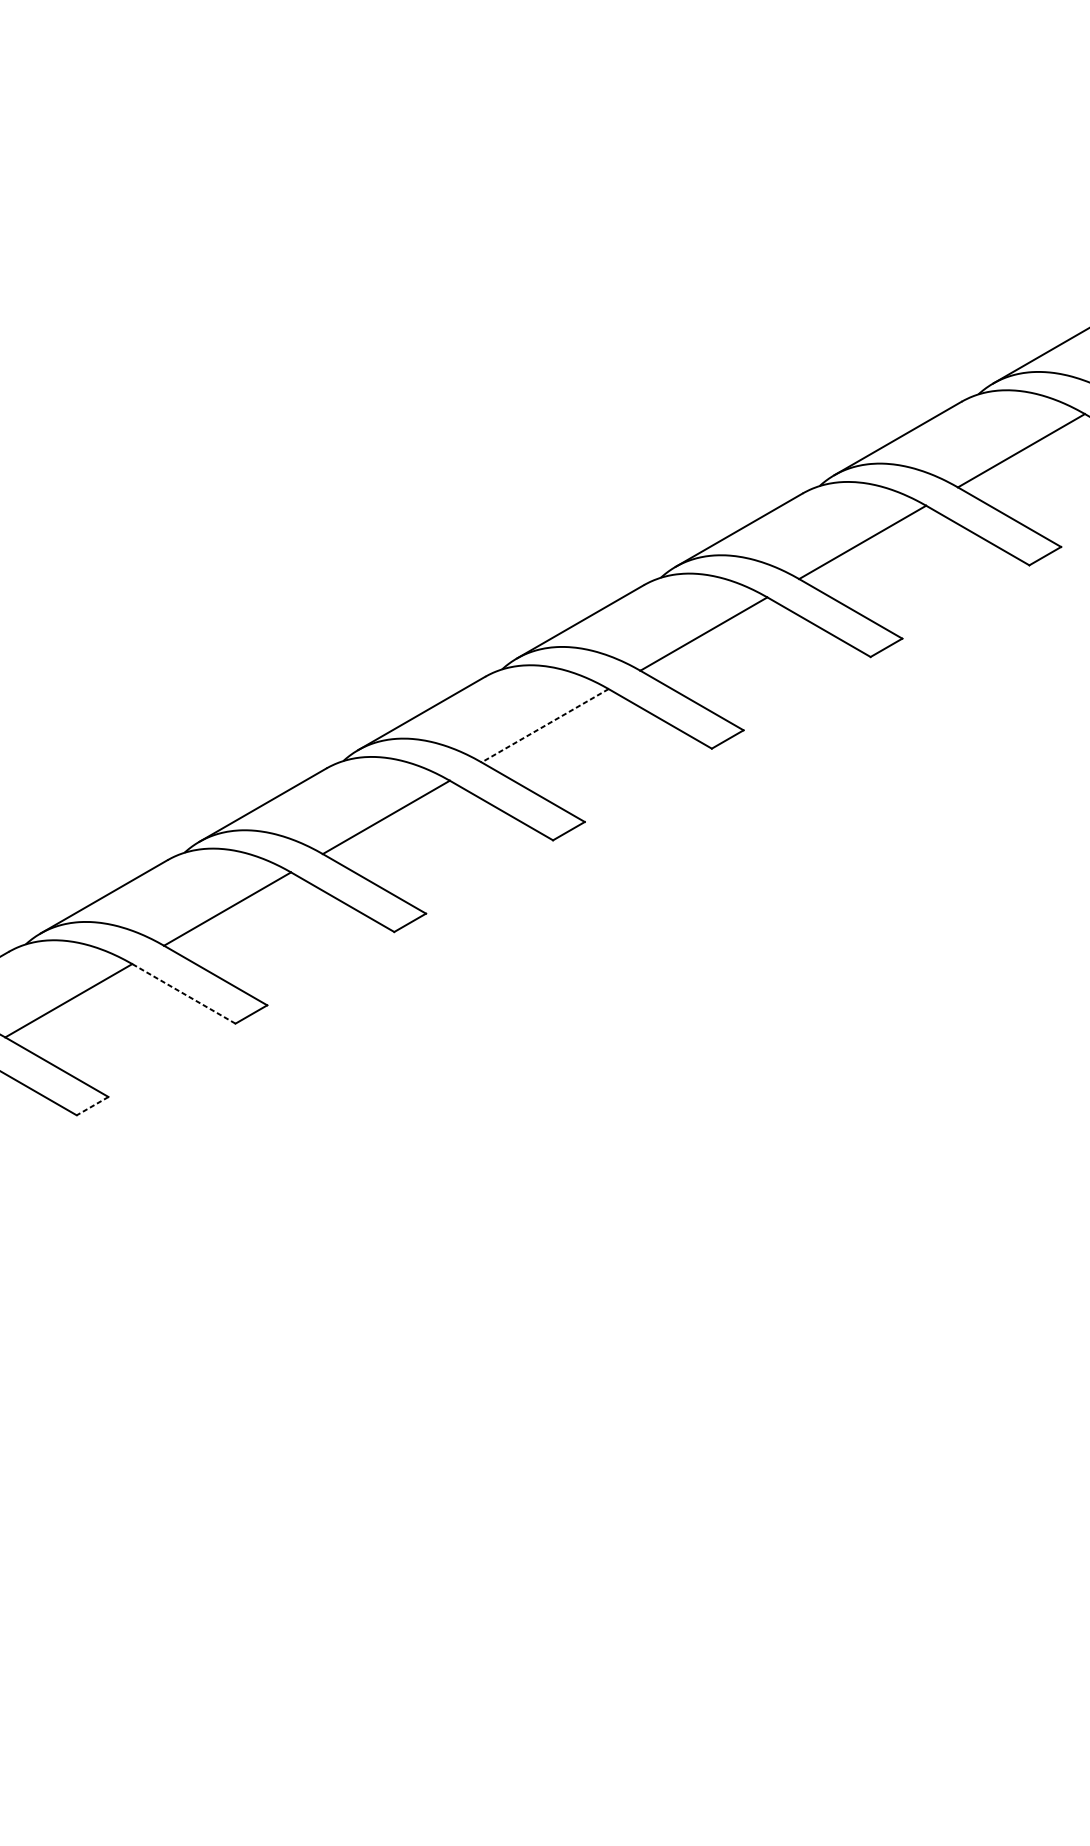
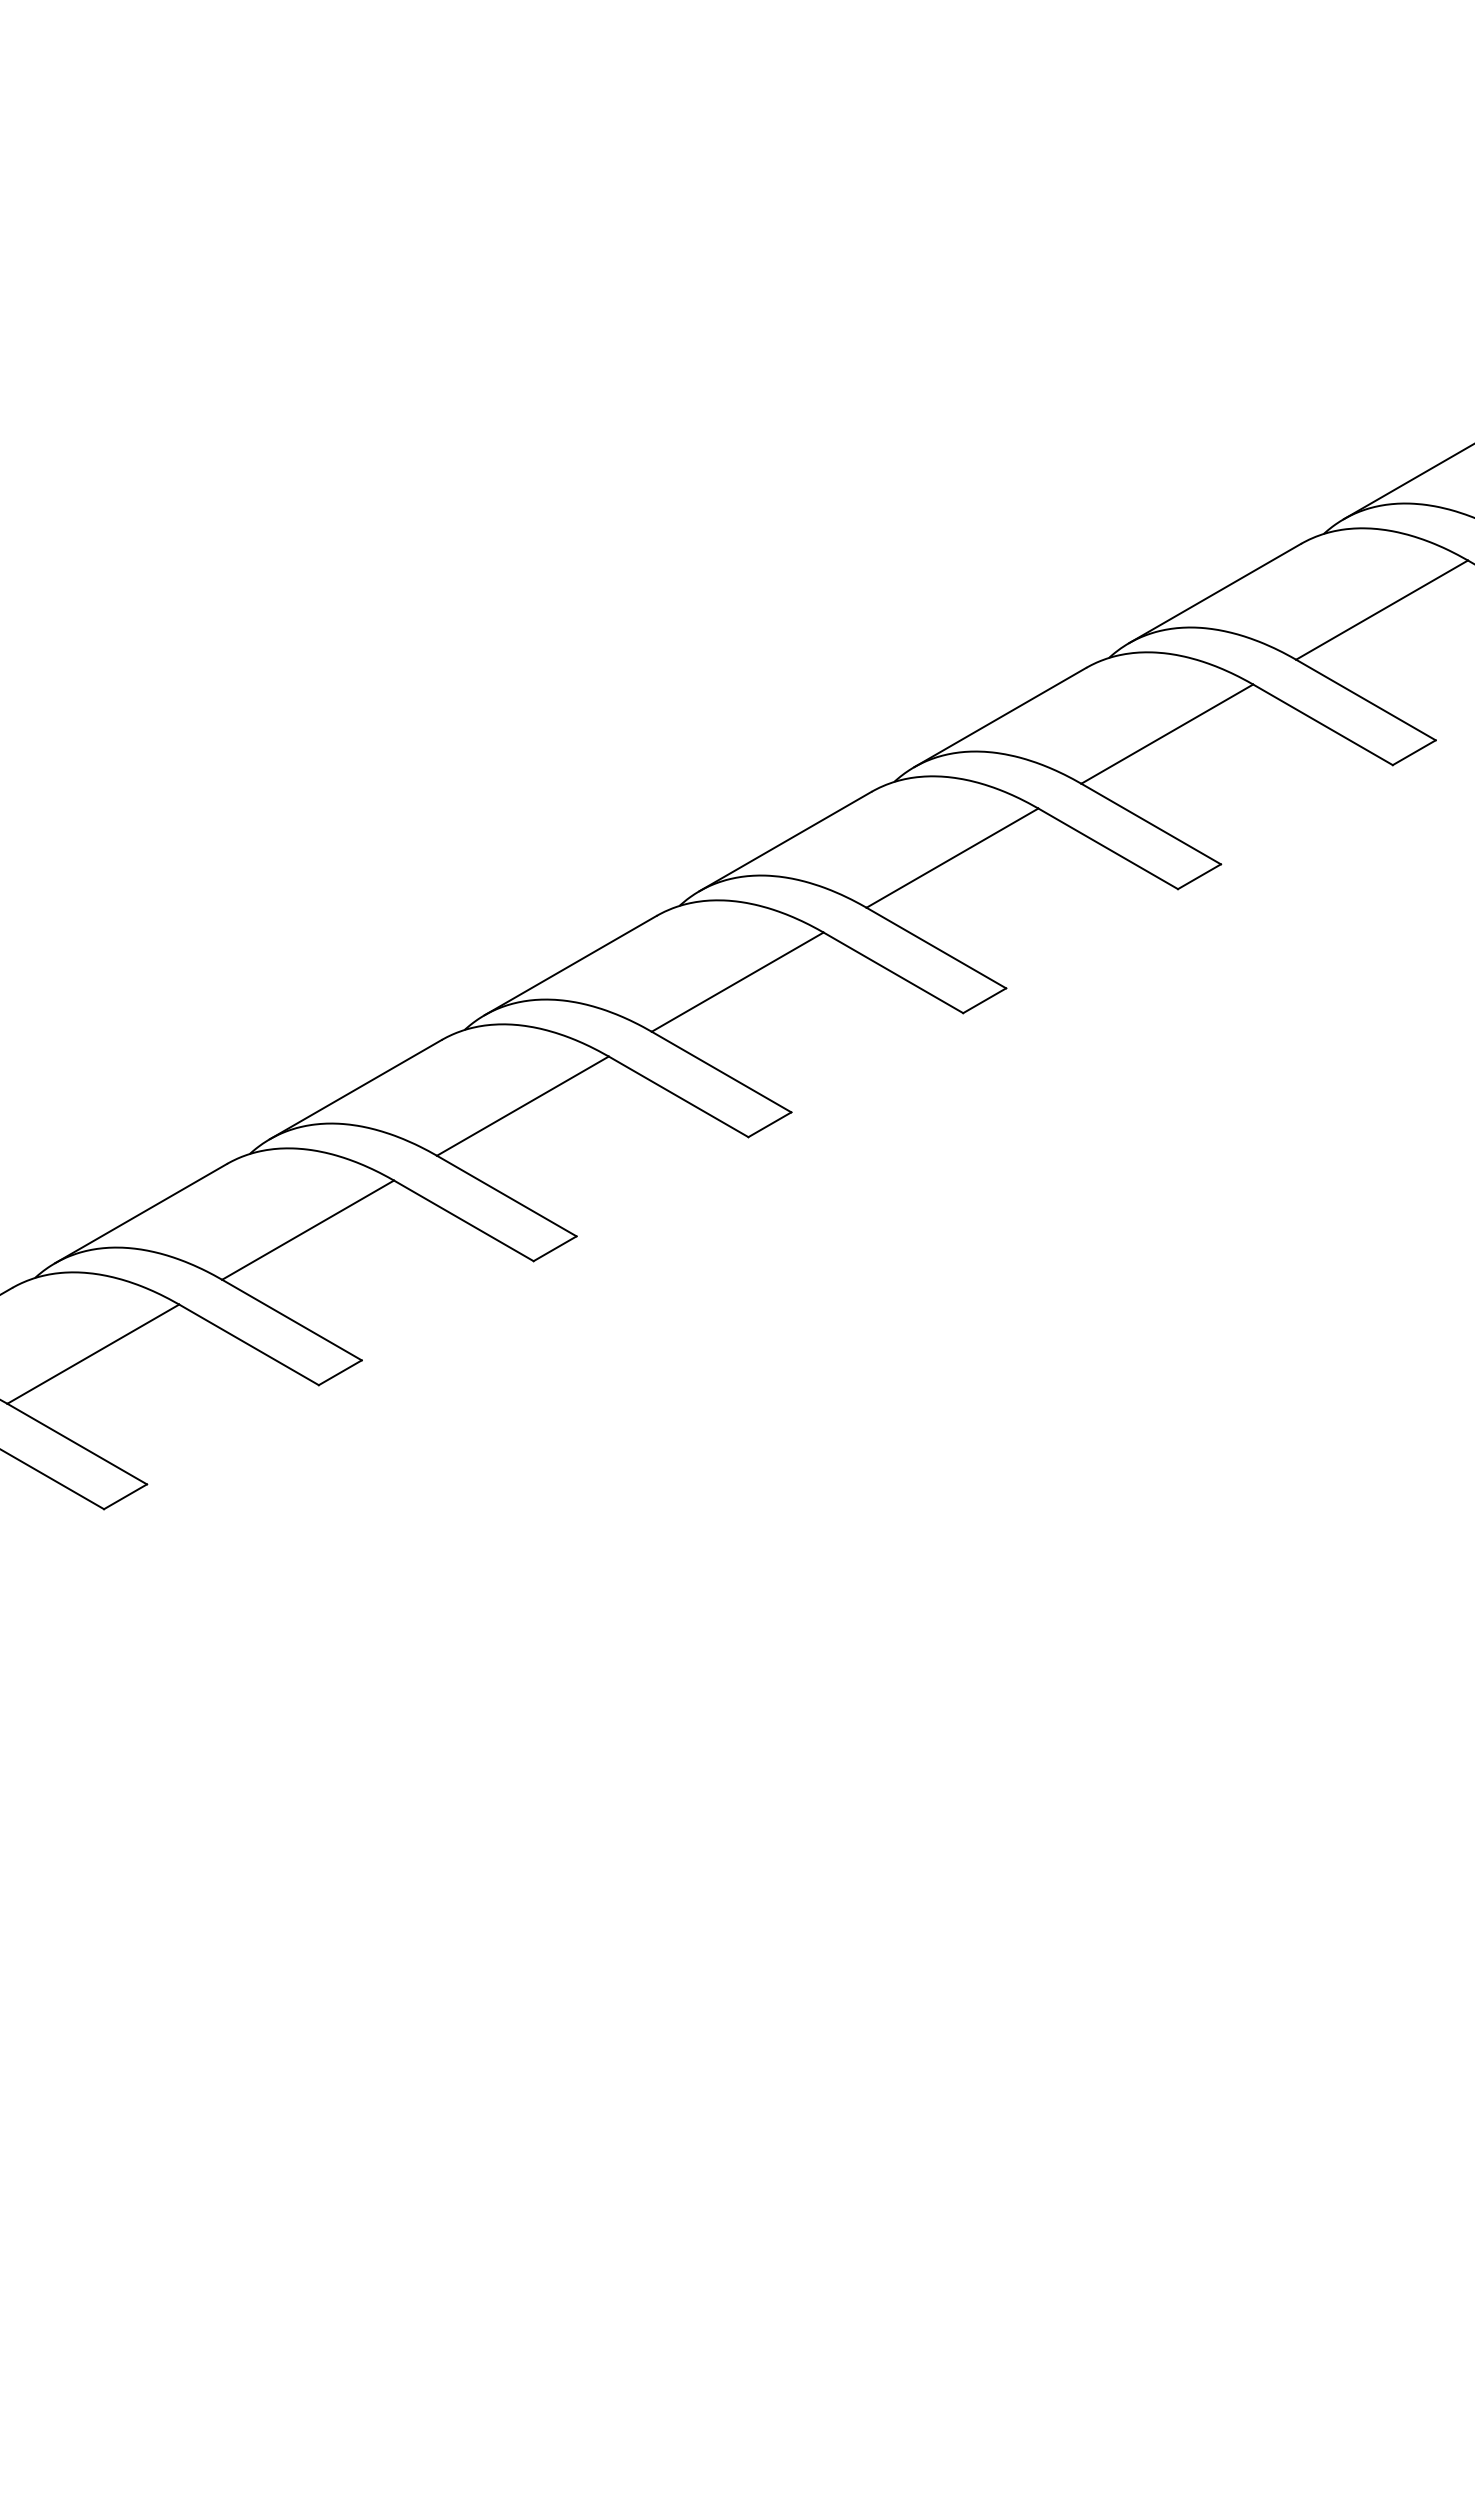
line: (545, 726) -> (737, 982), dashed -> solid
line: (184, 993) -> (249, 1344), dashed -> solid
line: (92, 1105) -> (125, 1496), dashed -> solid

